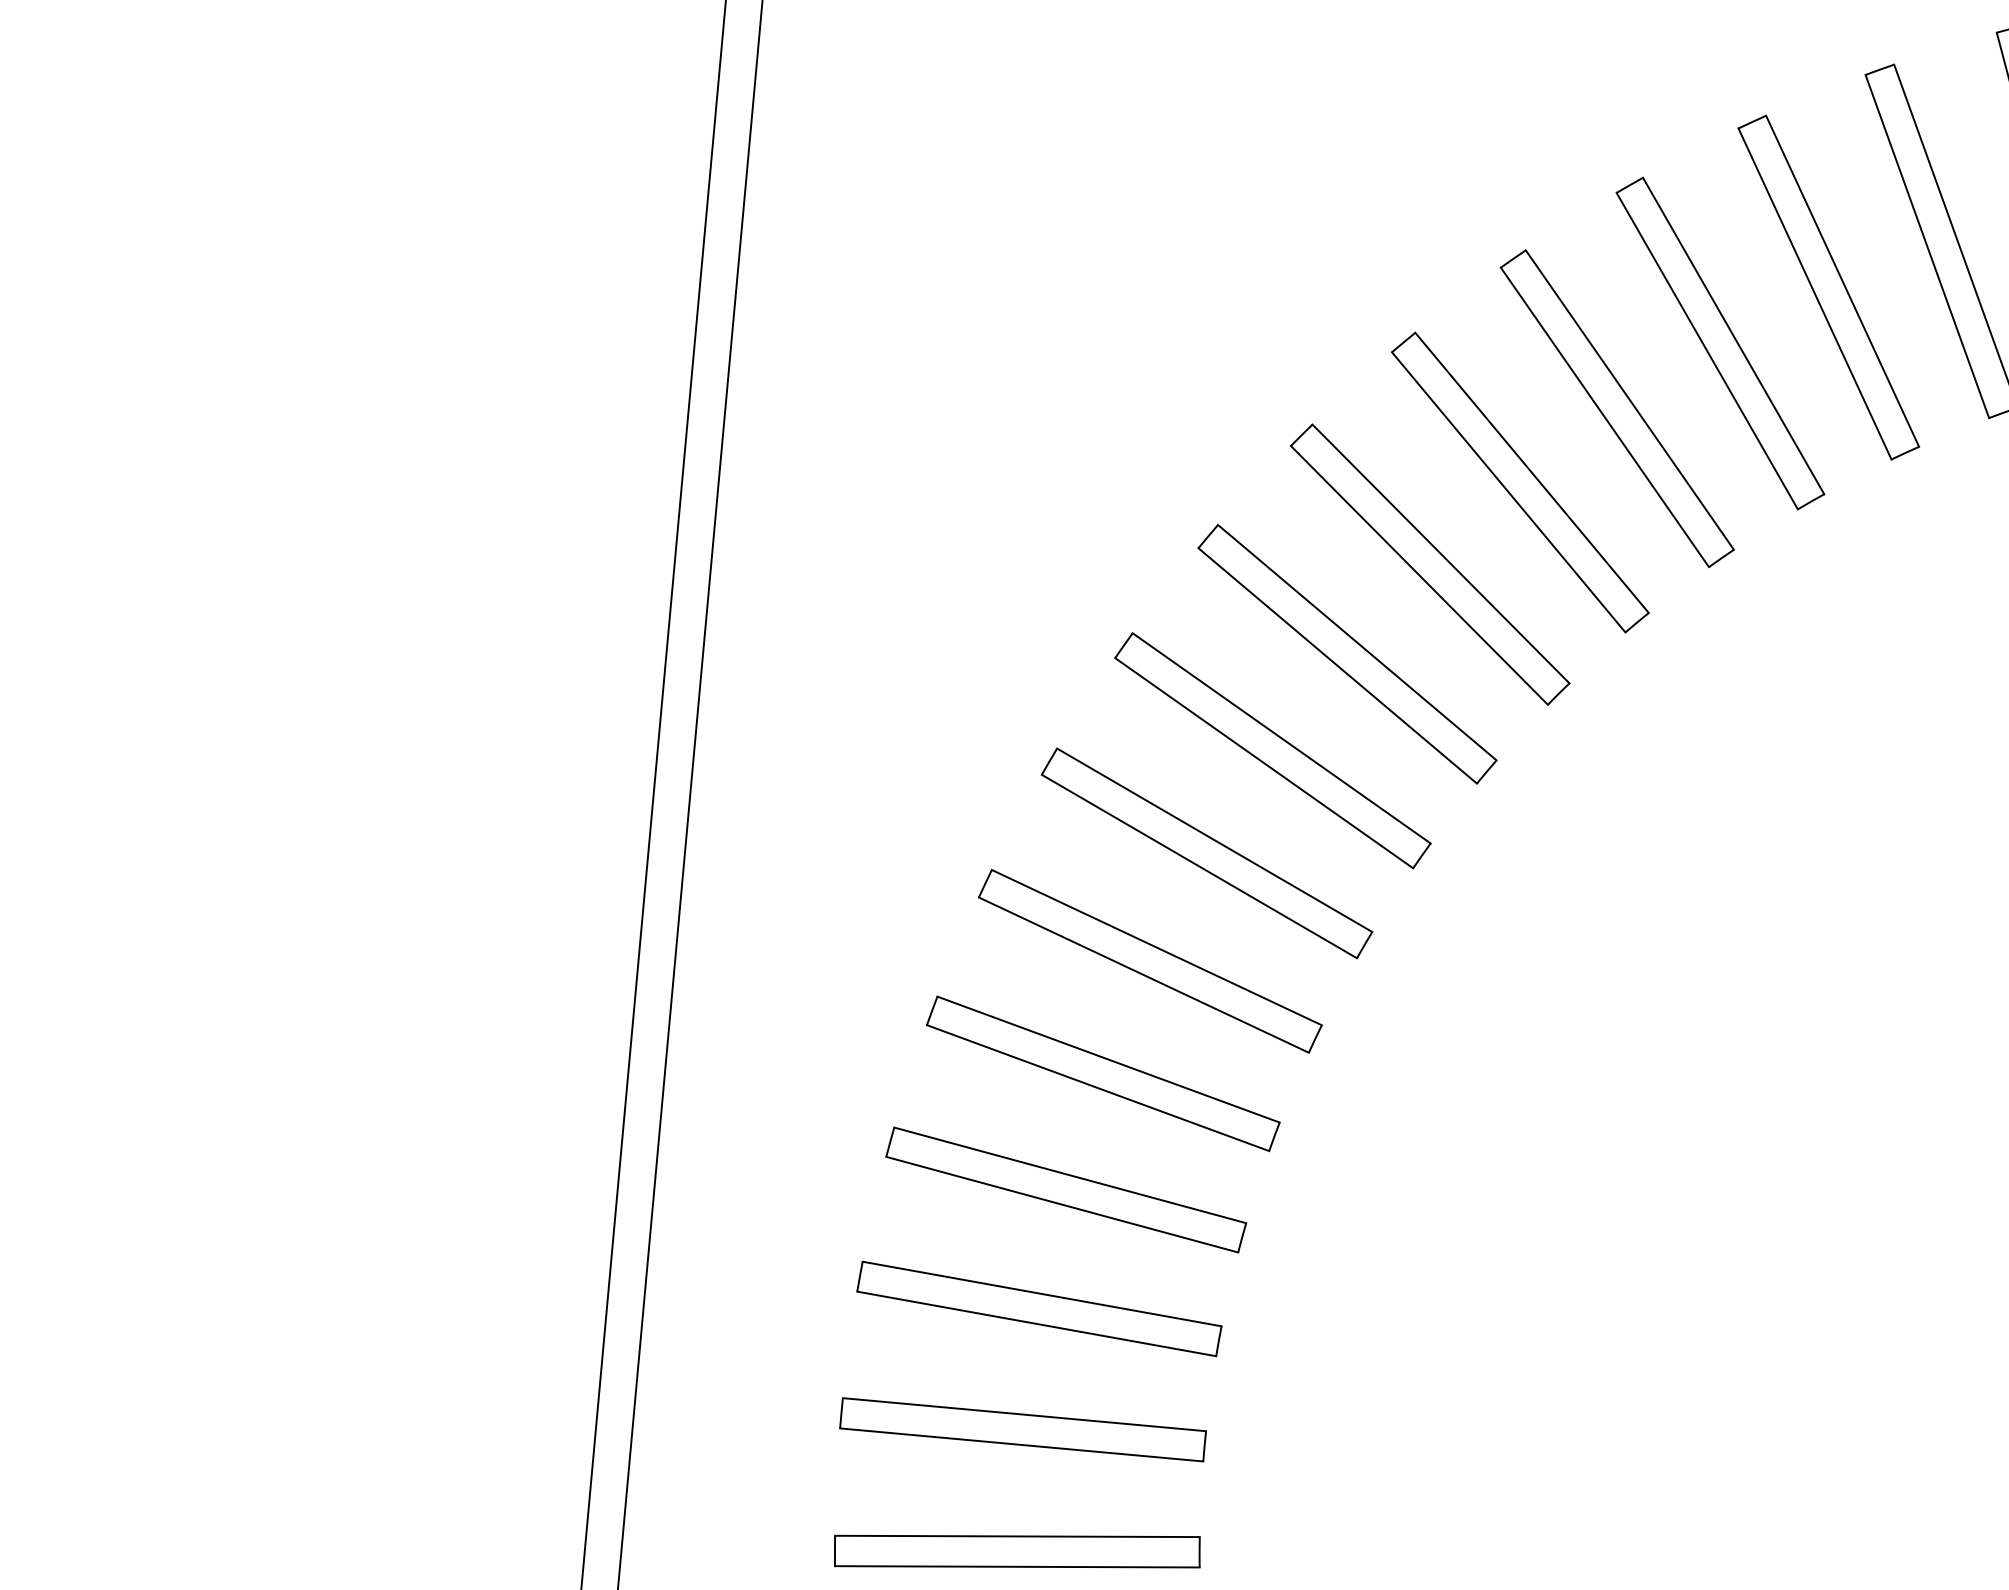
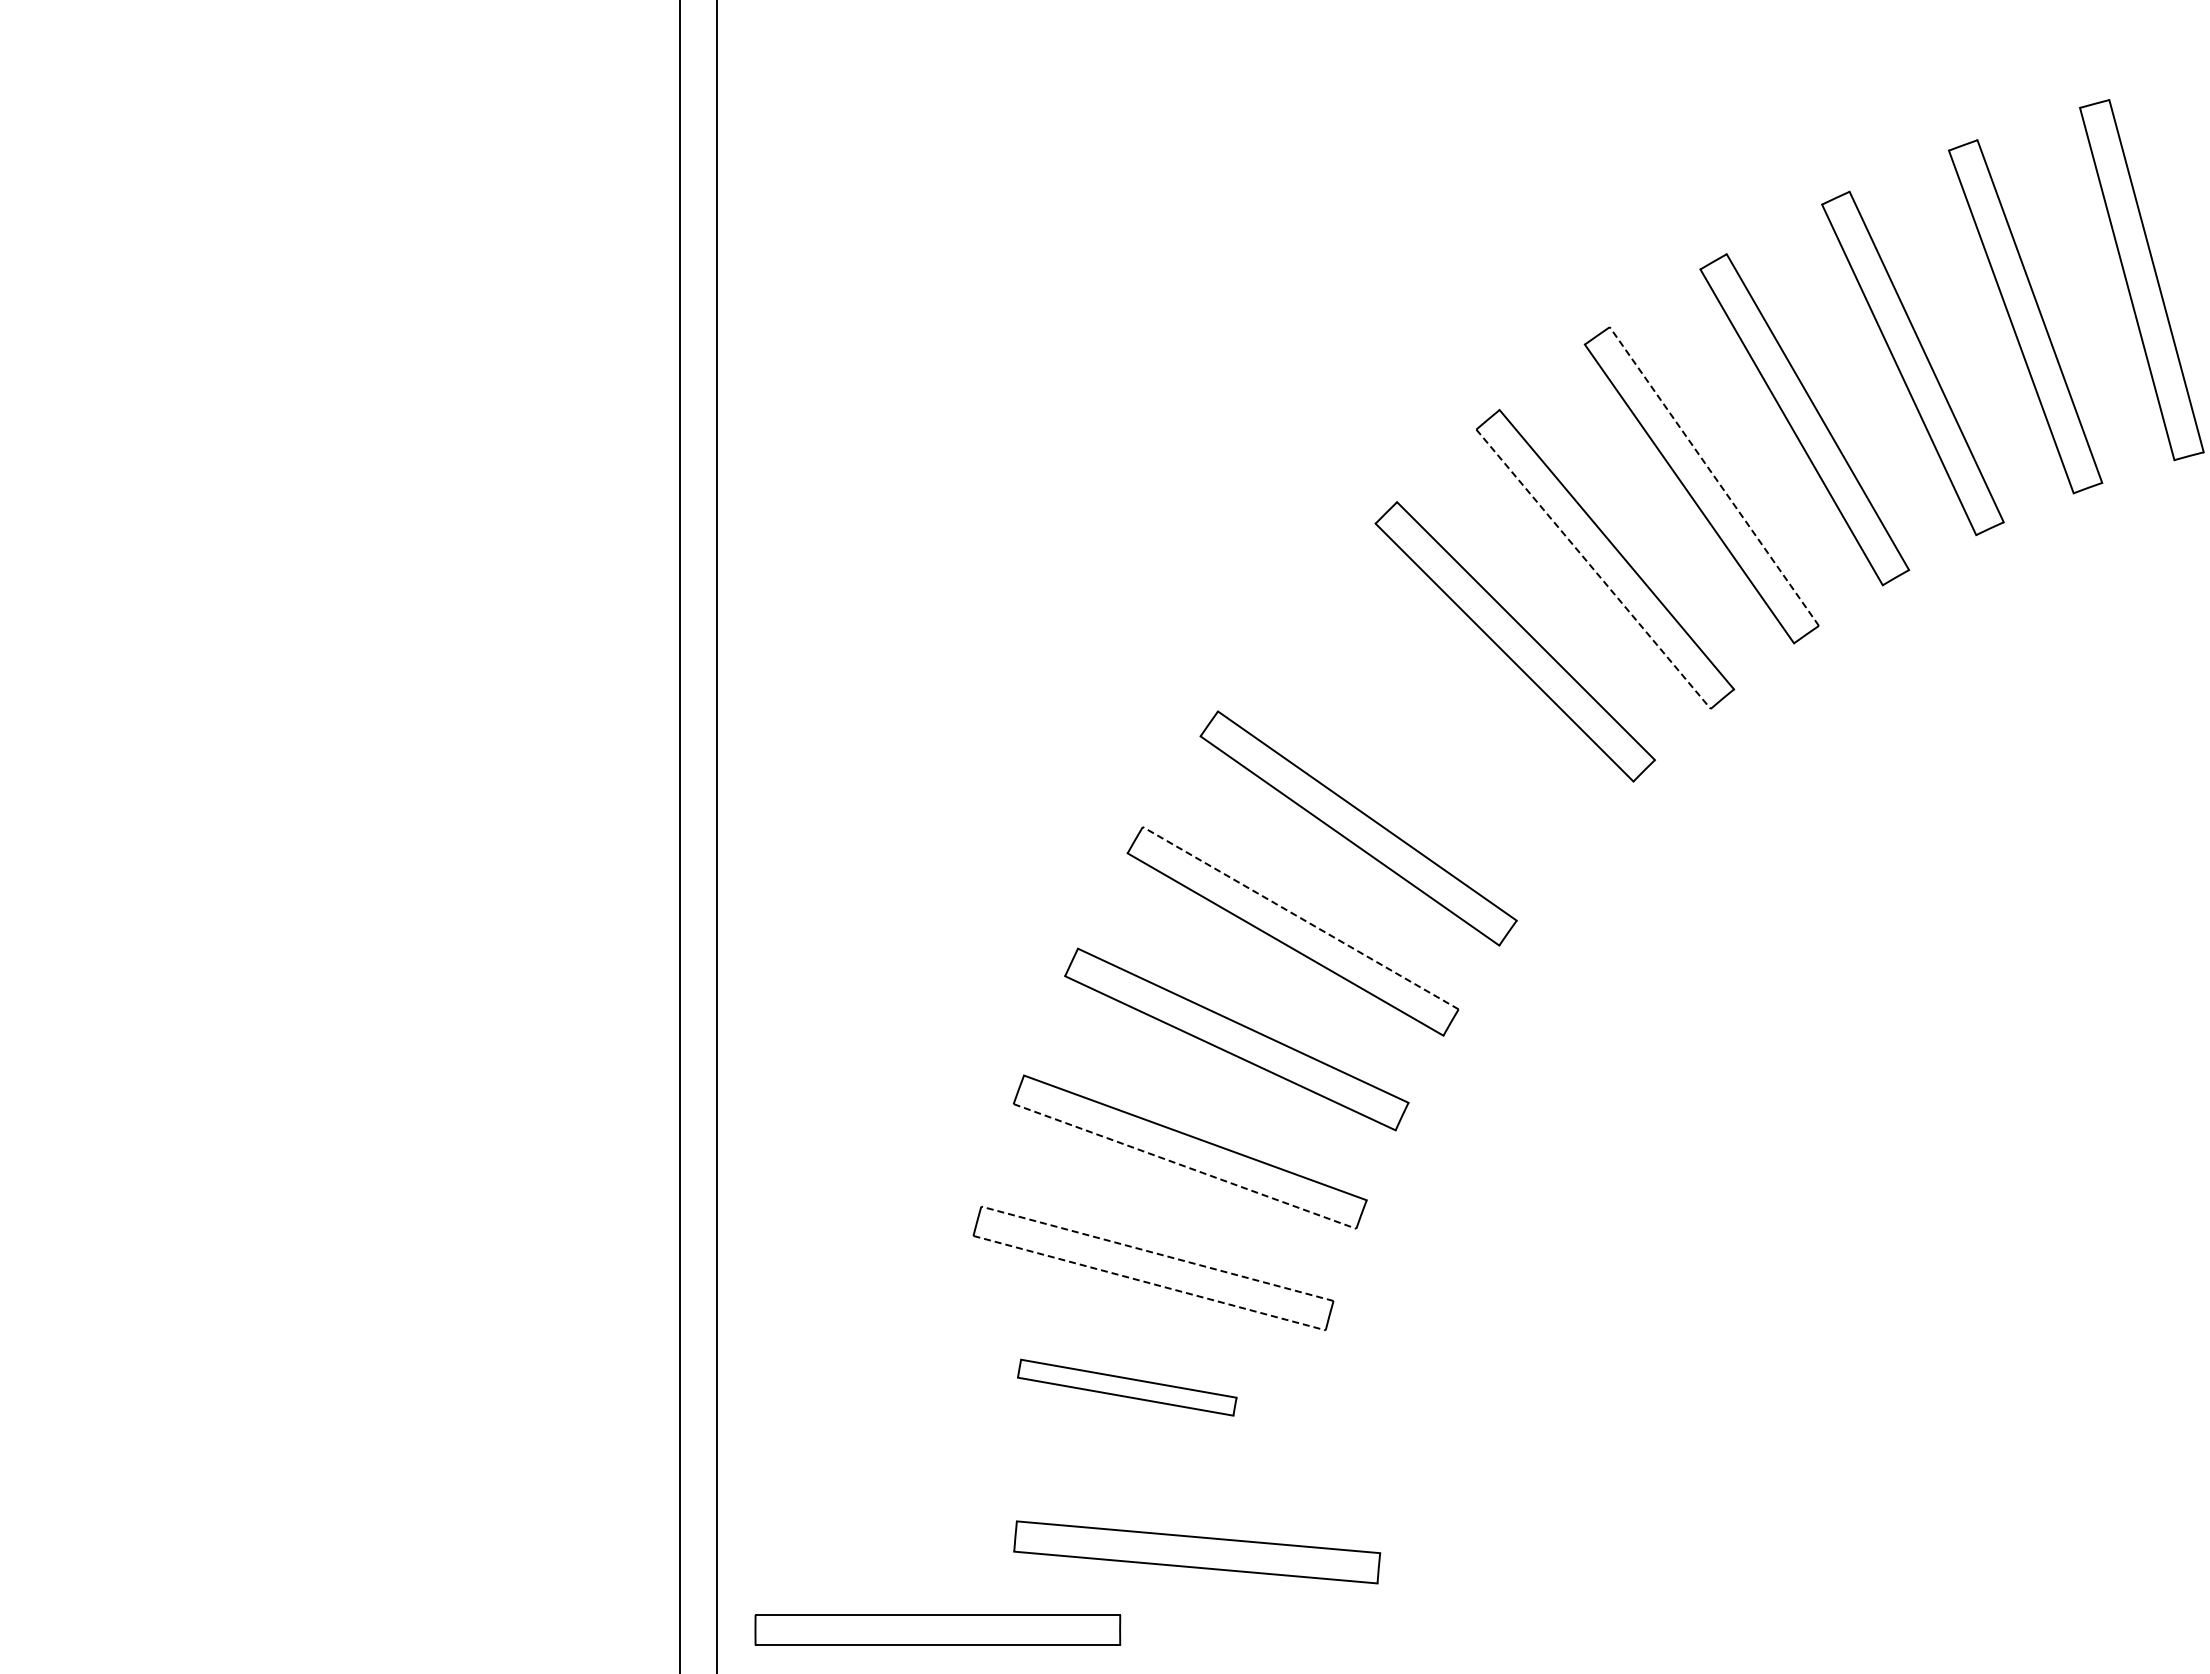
line: (1733, 335) -> (1714, 476), solid -> dashed
line: (1604, 417) -> (1593, 569), solid -> dashed
part: (1429, 564) -> (1432, 731), removed
line: (1281, 737) -> (1300, 917), solid -> dashed
line: (1144, 975) -> (1185, 1166), solid -> dashed
line: (1107, 1059) -> (1156, 1253), solid -> dashed
line: (1098, 1088) -> (1150, 1283), solid -> dashed
part: (1066, 1190) -> (1127, 1387), size x0.6
part: (1039, 1309) -> (1197, 1552), moved
part: (1022, 1429) -> (937, 1629), moved

